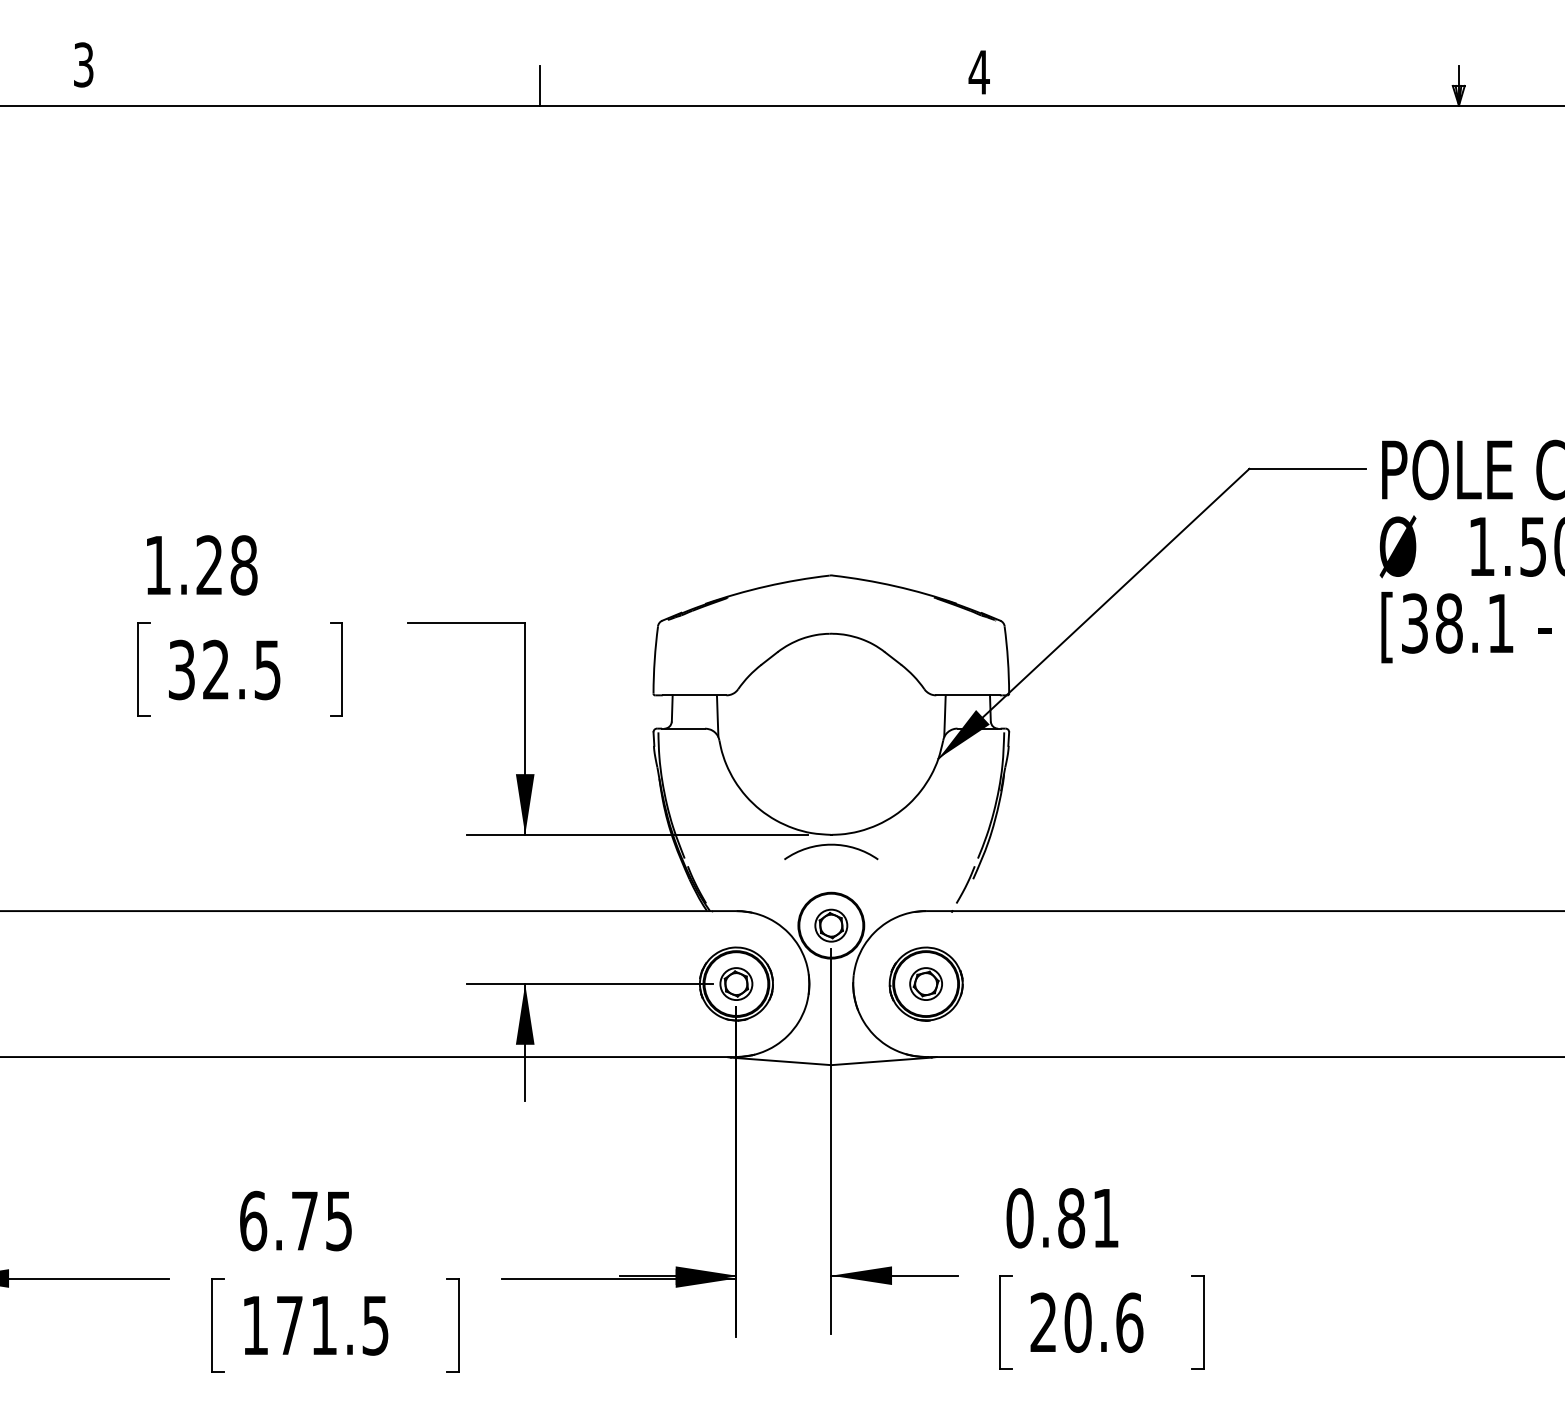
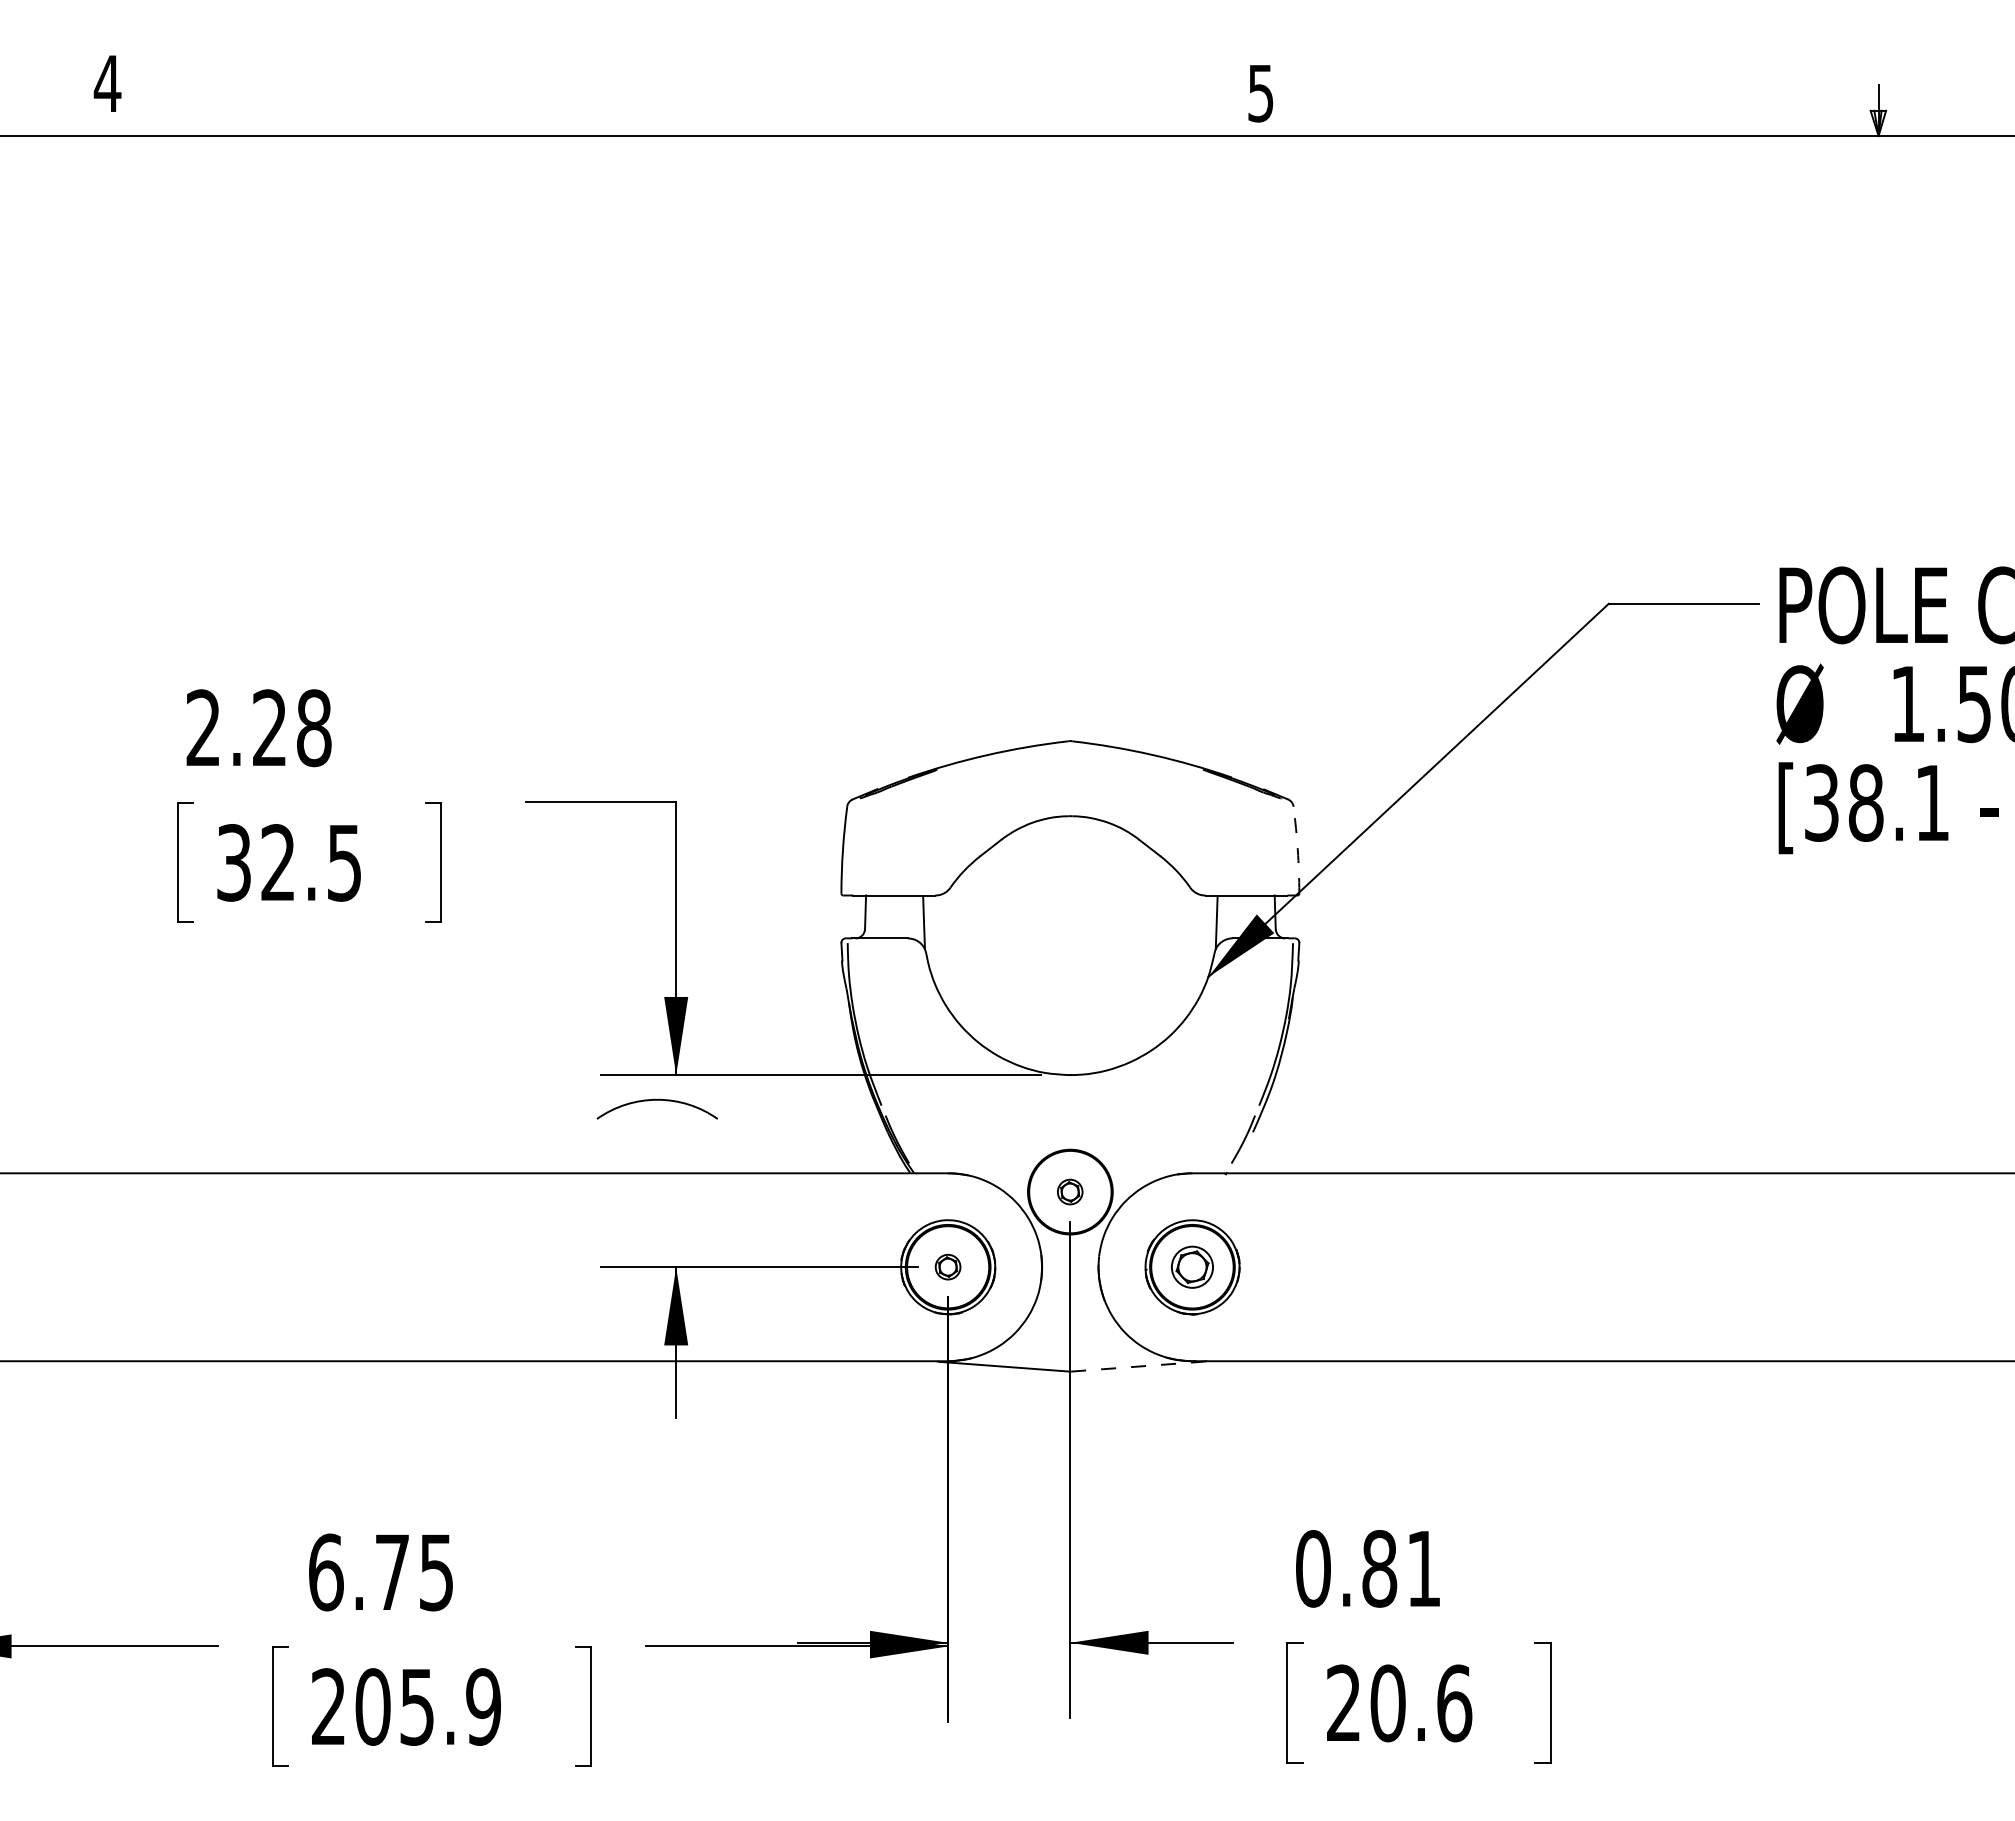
text: (83, 64) -> (107, 83), 3 -> 4
text: (978, 72) -> (1260, 93), 4 -> 5
line: (539, 85) -> (694, 110), removed
text: (157, 564) -> (202, 727), 1.28 -> 2.28
arc: (1007, 659) -> (1297, 849), solid -> dashed
arc: (830, 845) -> (656, 1100), moved
part: (830, 925) -> (1069, 1191), size x0.6
part: (735, 983) -> (947, 1266), size x0.6
line: (881, 1061) -> (1135, 1366), solid -> dashed
text: (315, 1325) -> (406, 1706), 171.5 -> 205.9

